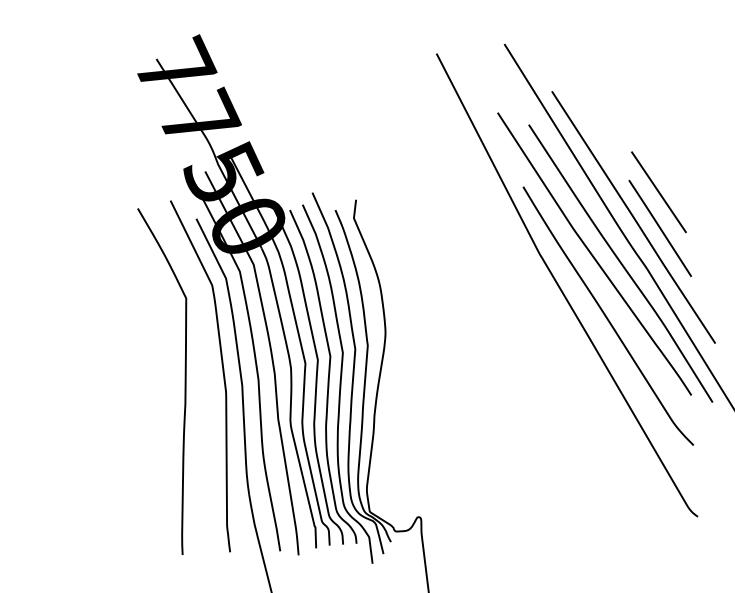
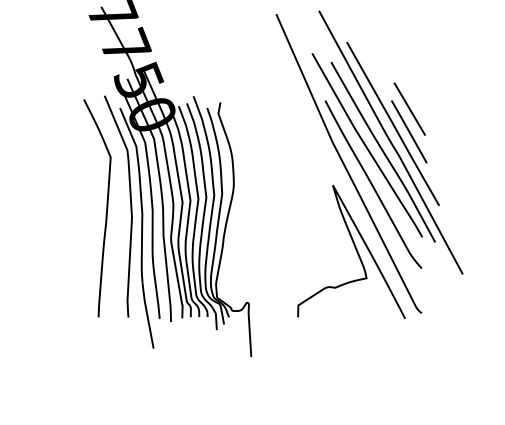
curve: (586, 423) -> (355, 250), added

